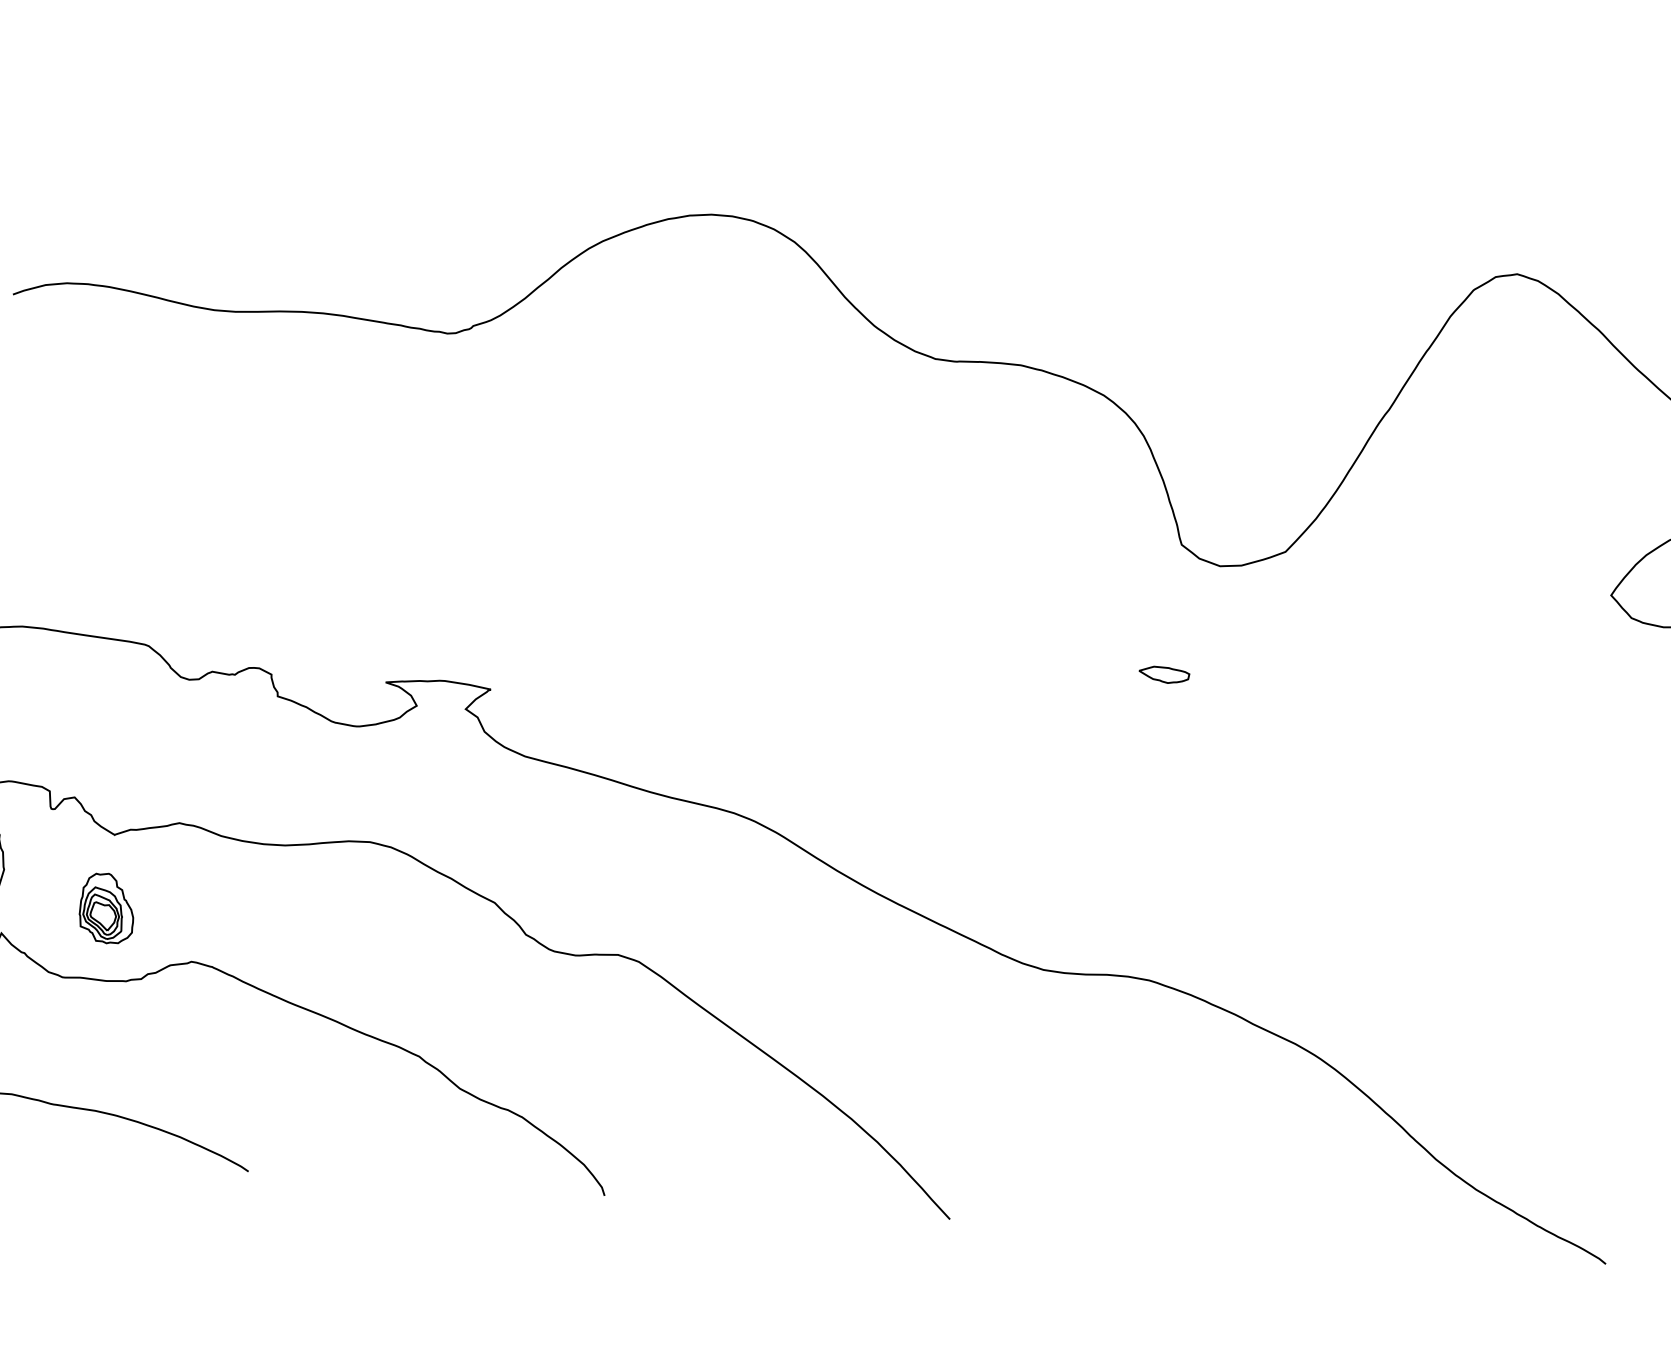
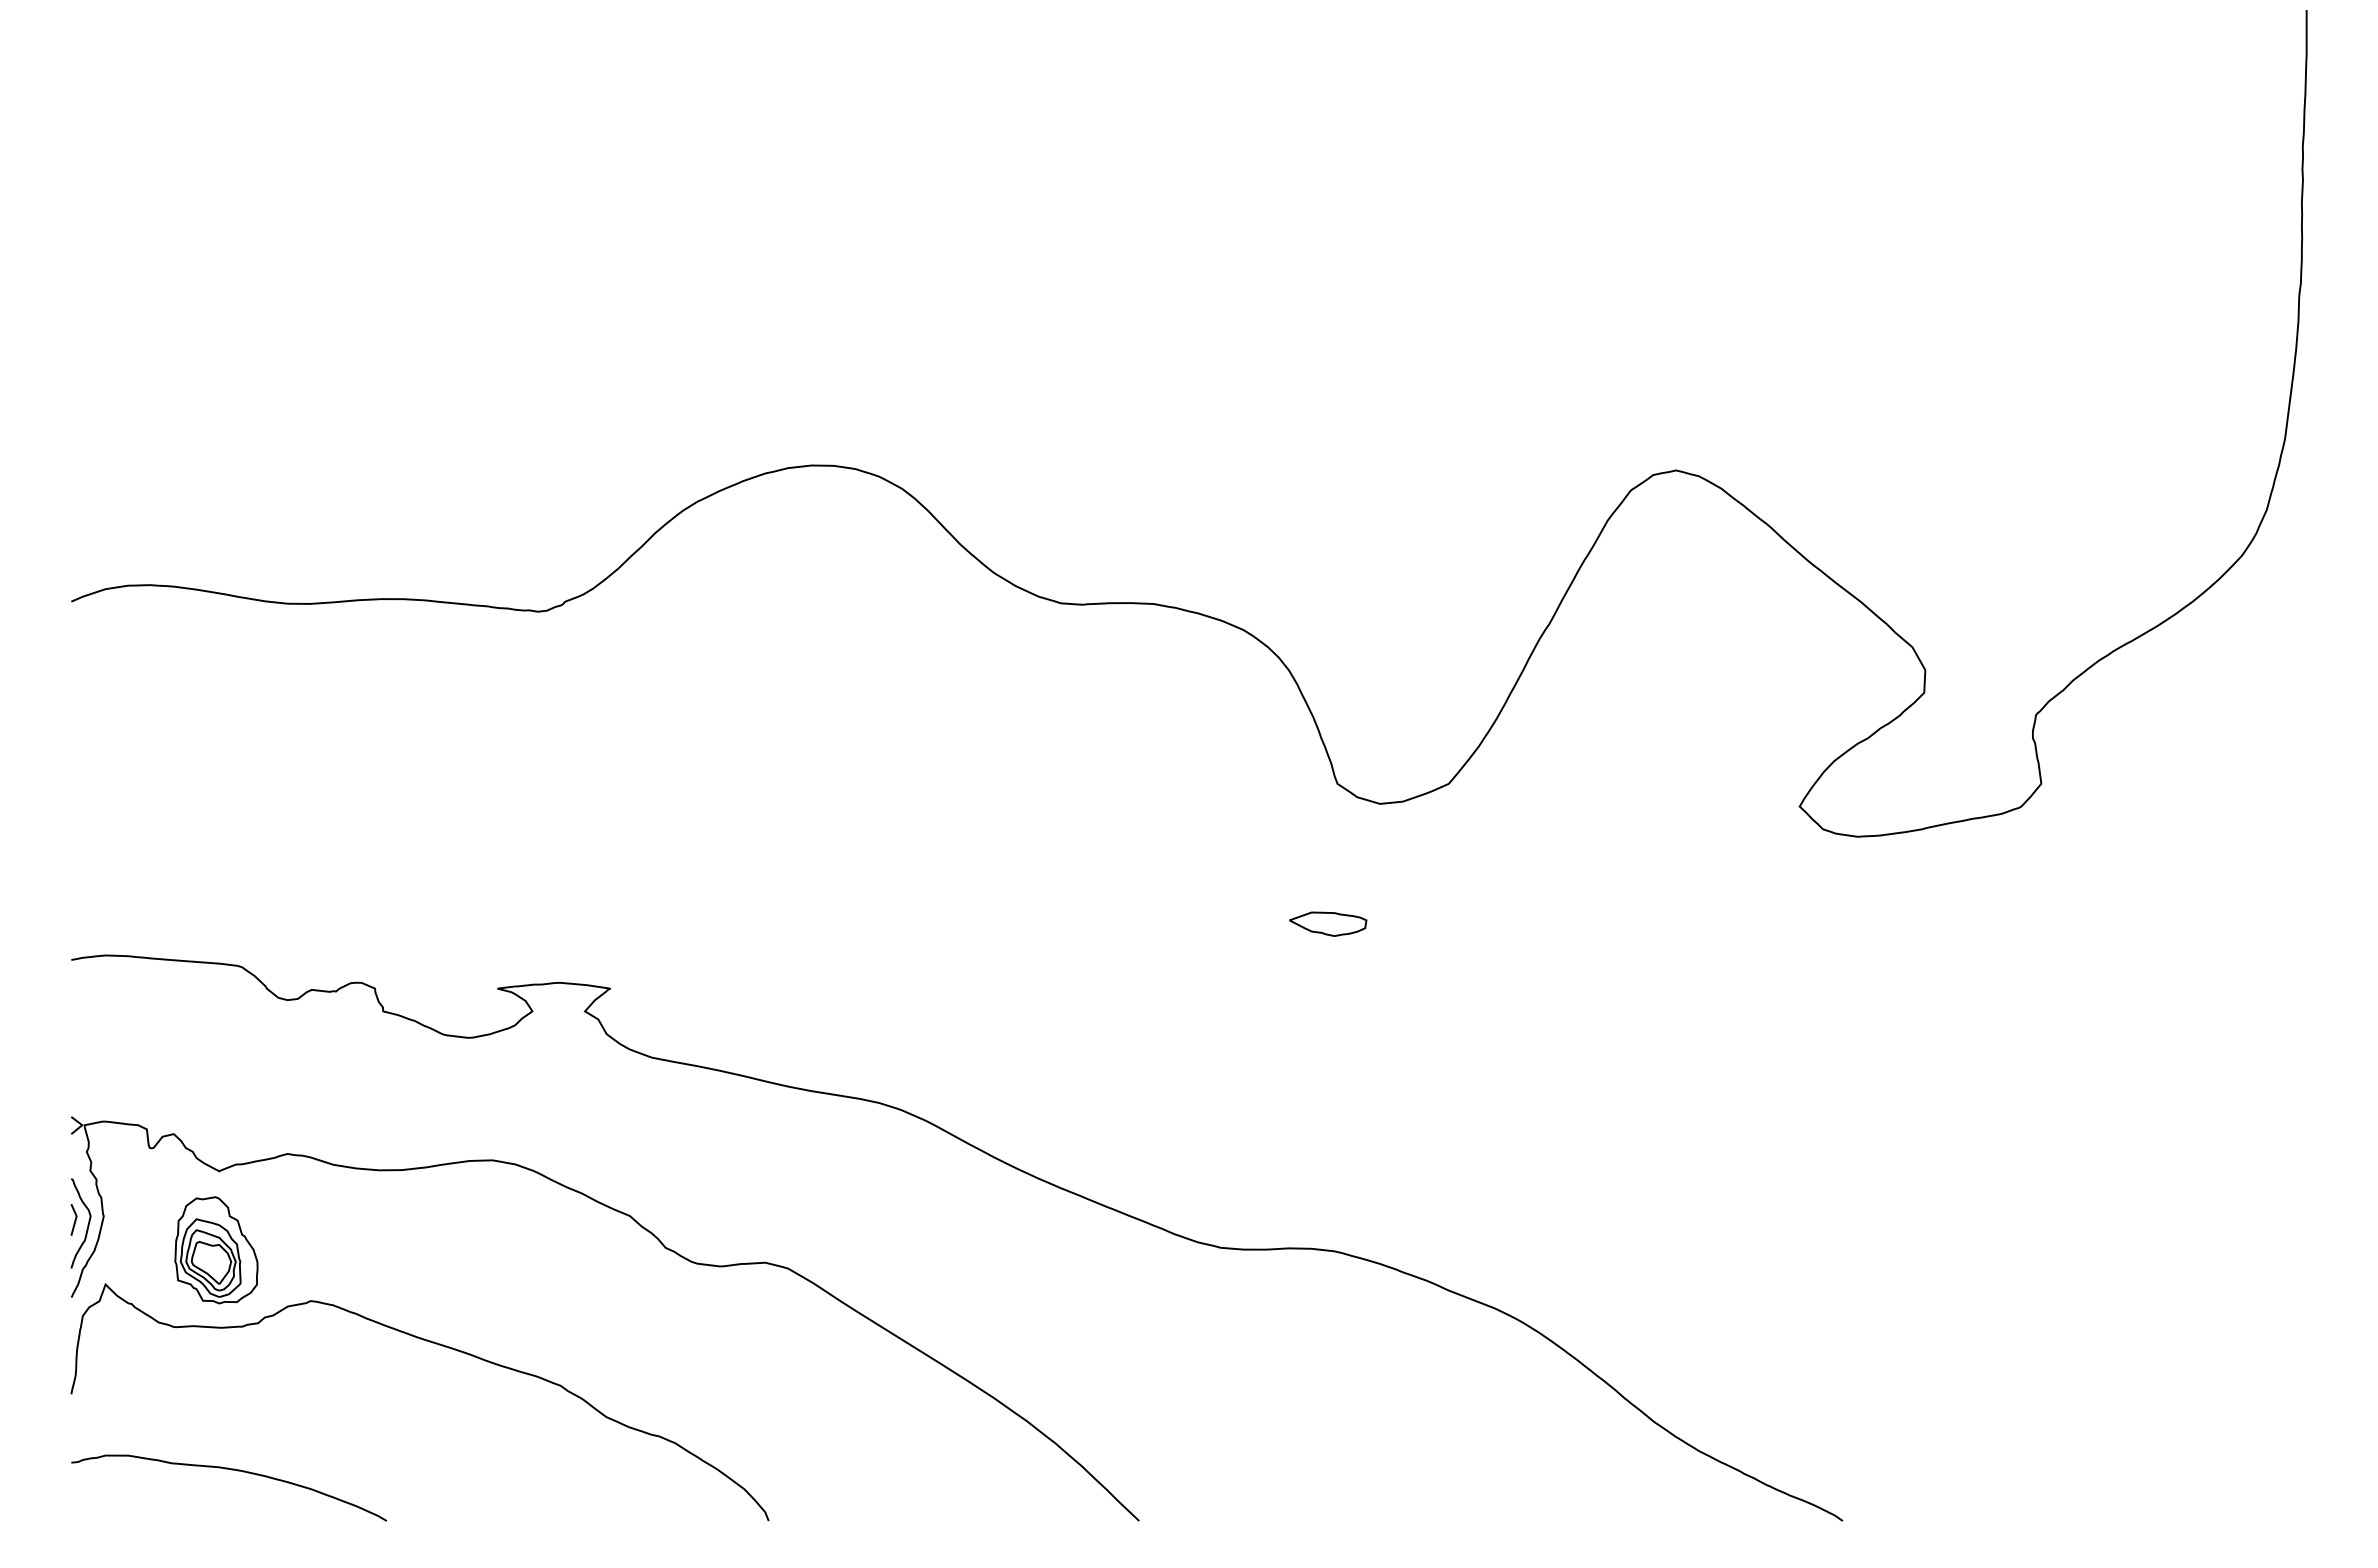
part: (1164, 674) -> (1328, 923), size x1.43
part: (107, 908) -> (216, 1250), size x1.43

